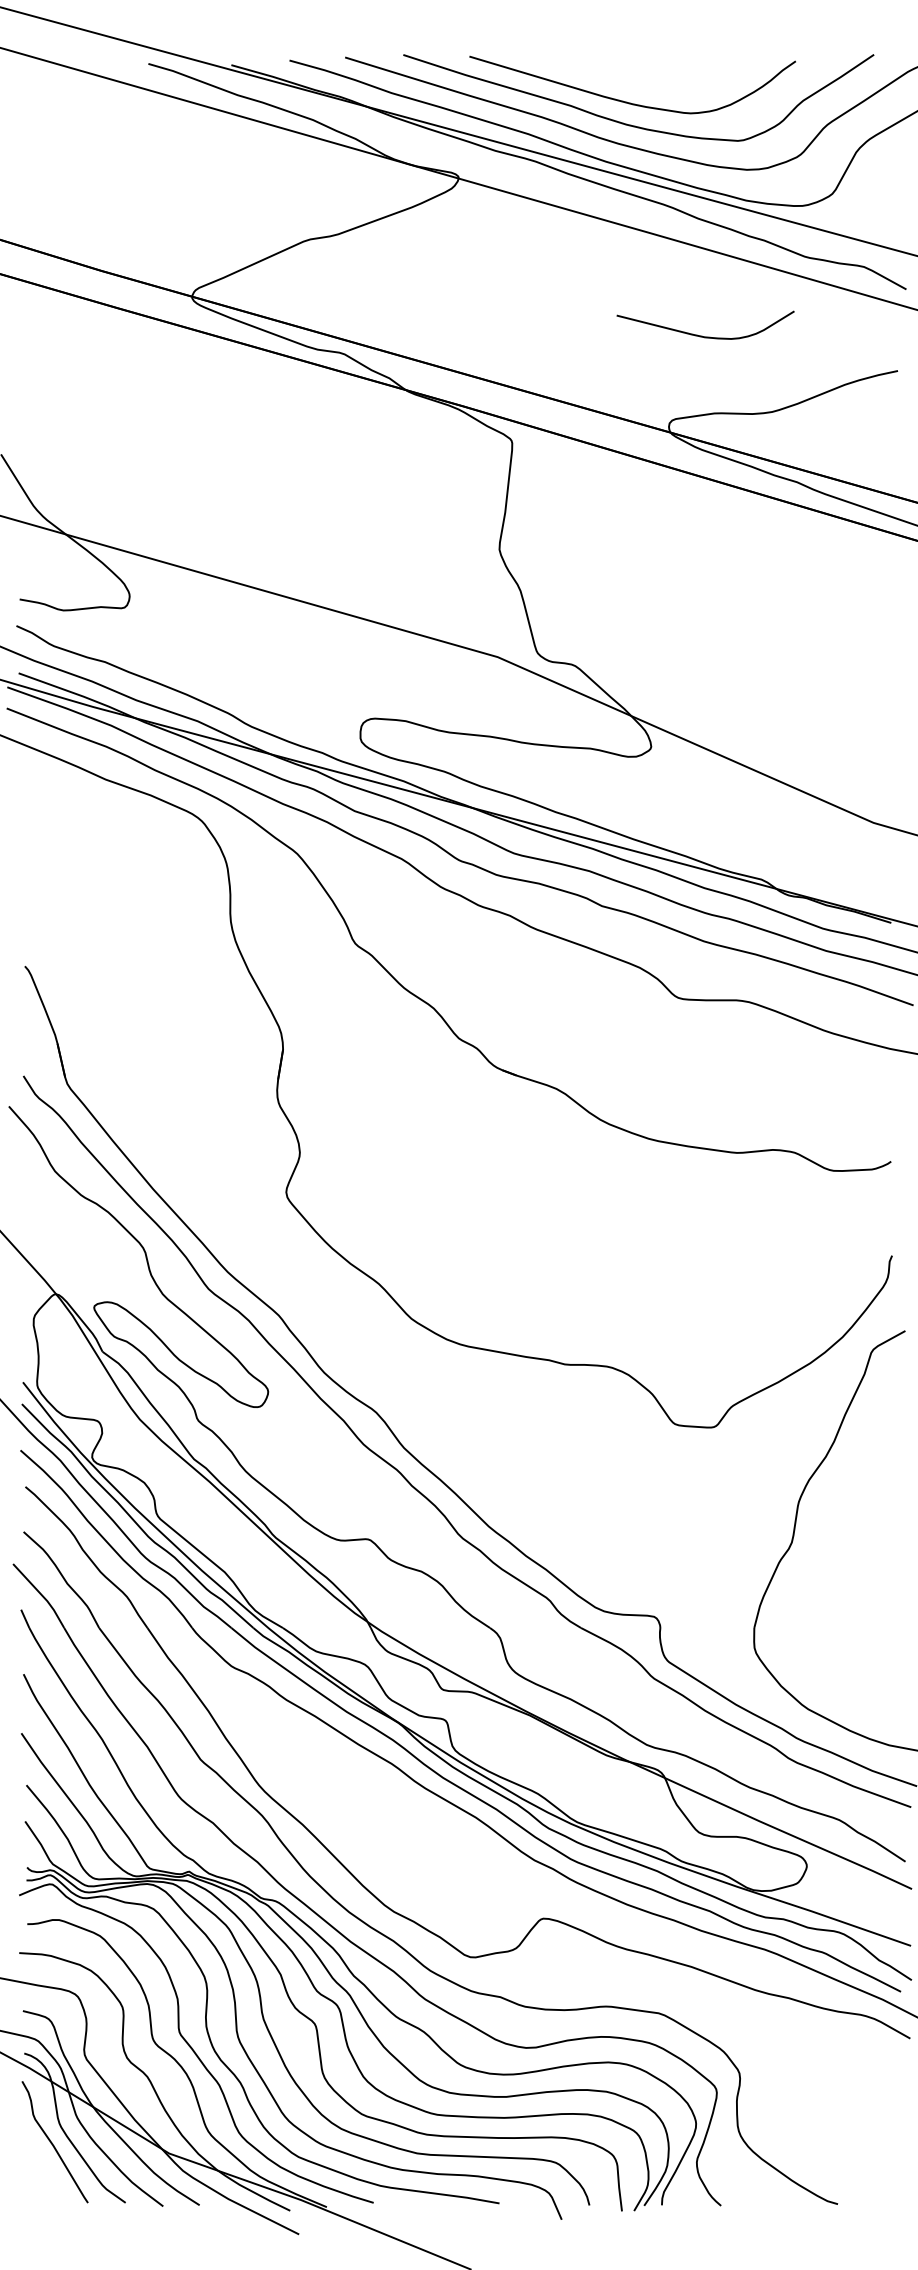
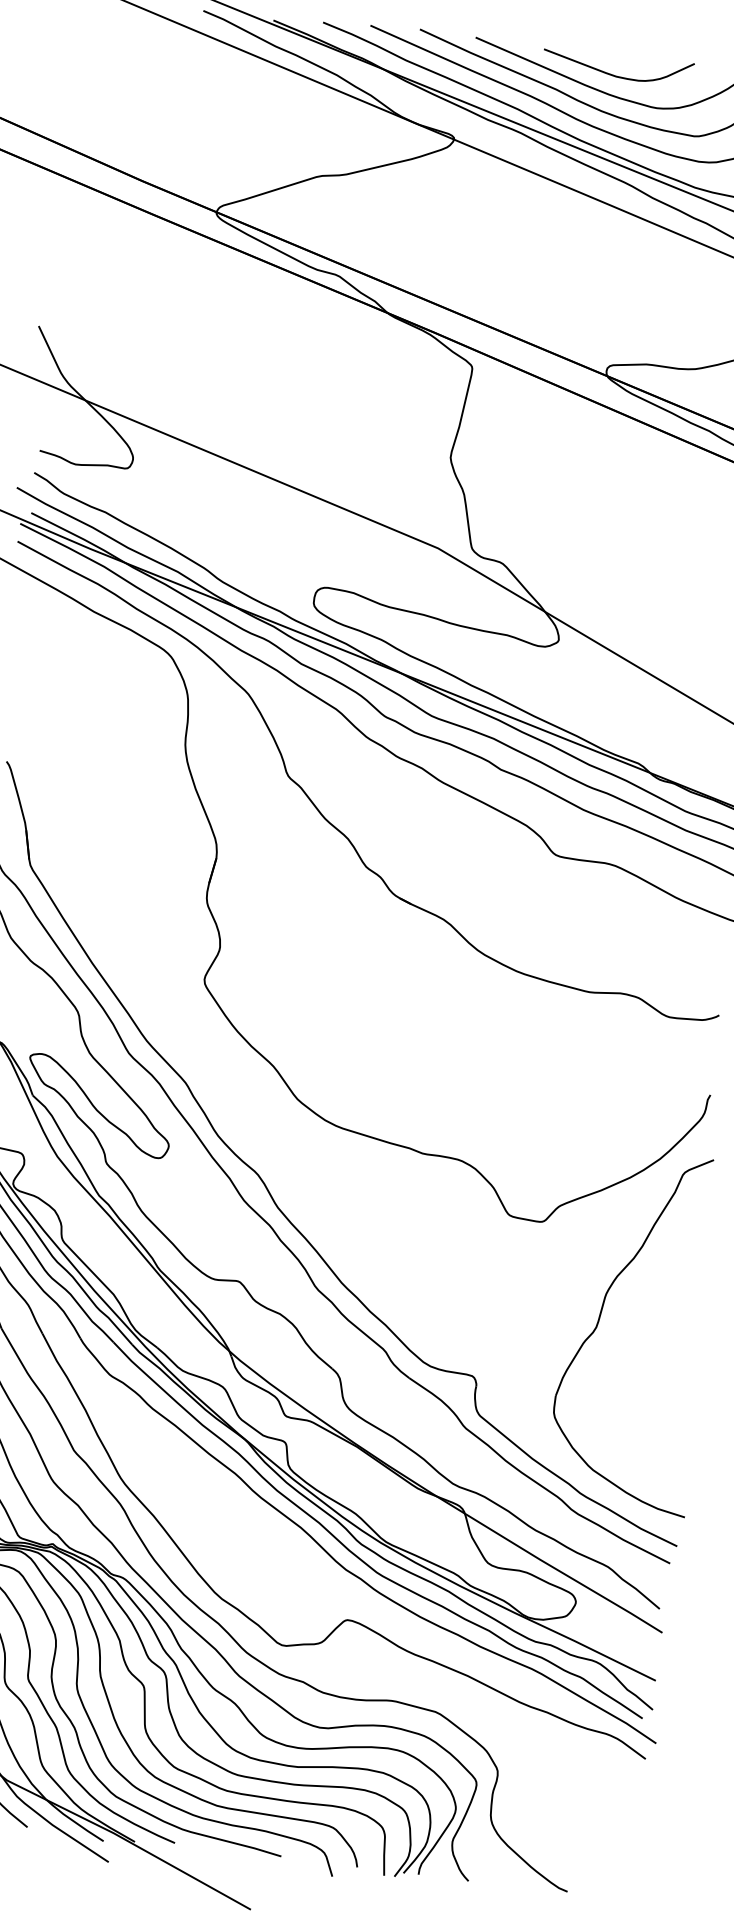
curve: (702, 335) -> (614, 74), moved

